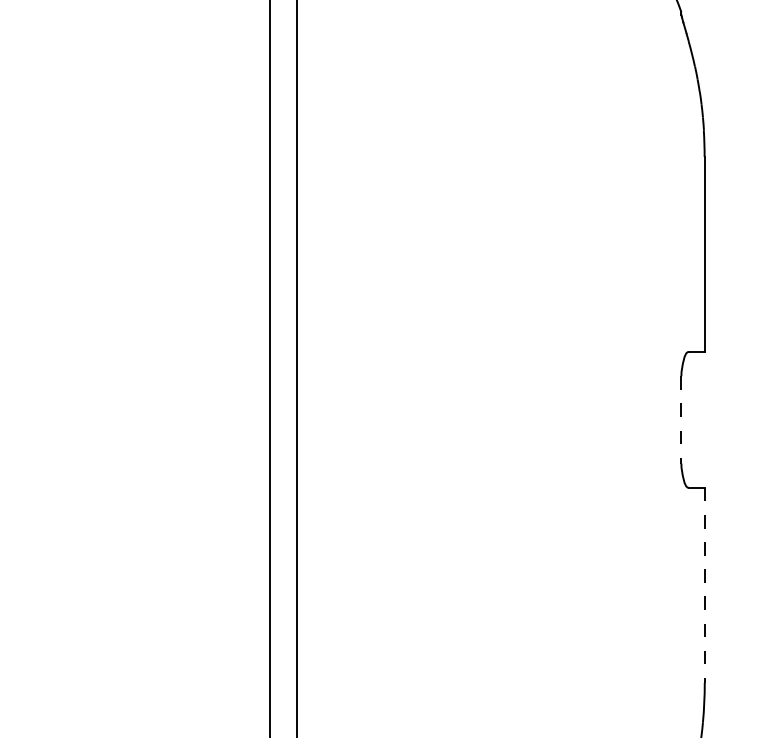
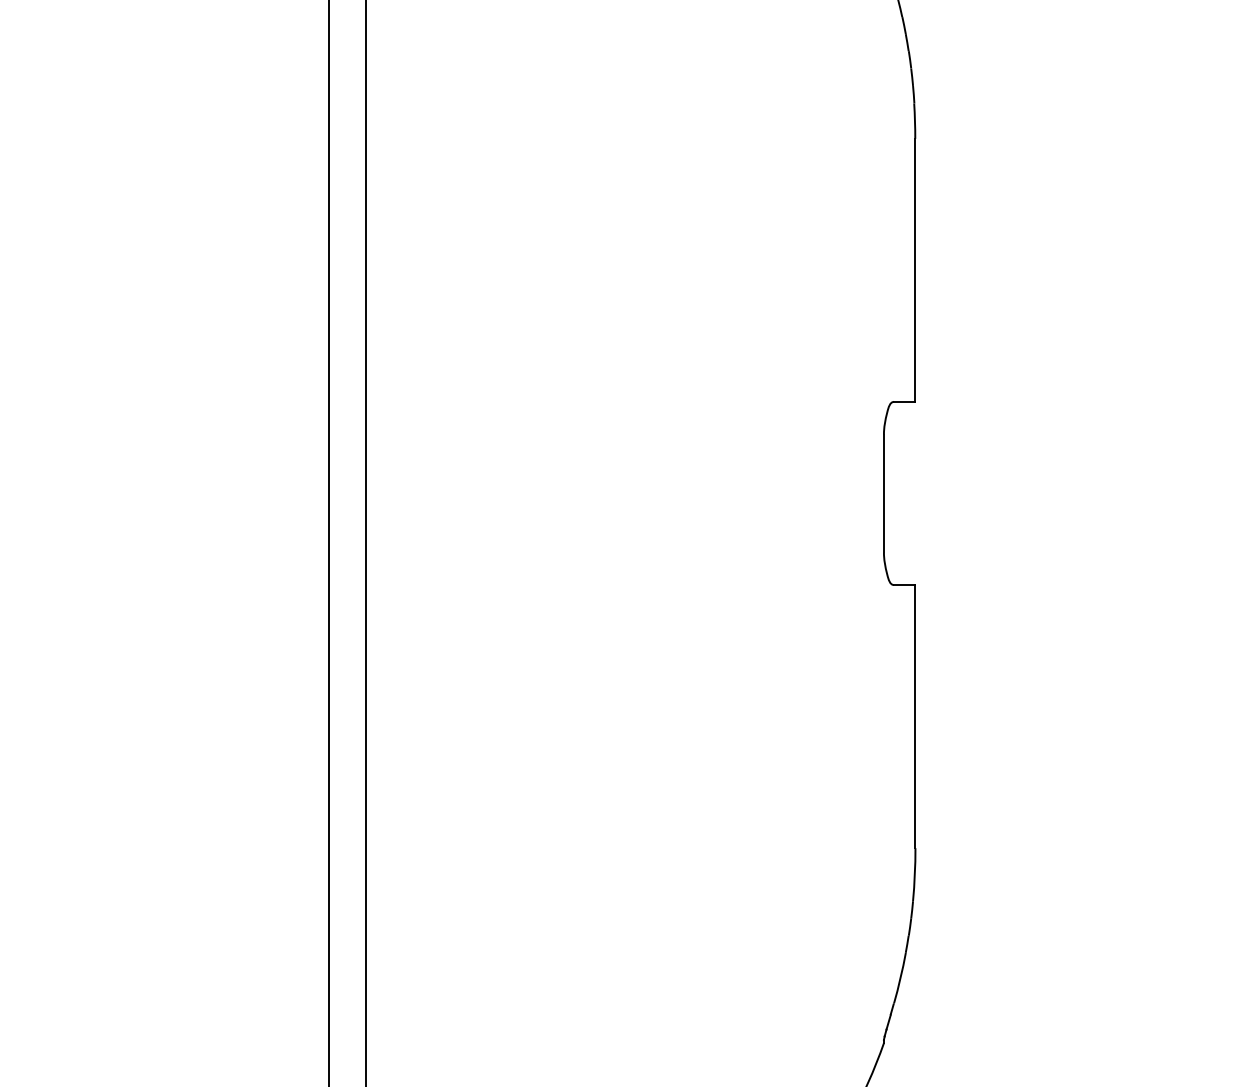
line: (681, 419) -> (883, 493), dashed -> solid
line: (704, 585) -> (915, 716), dashed -> solid

